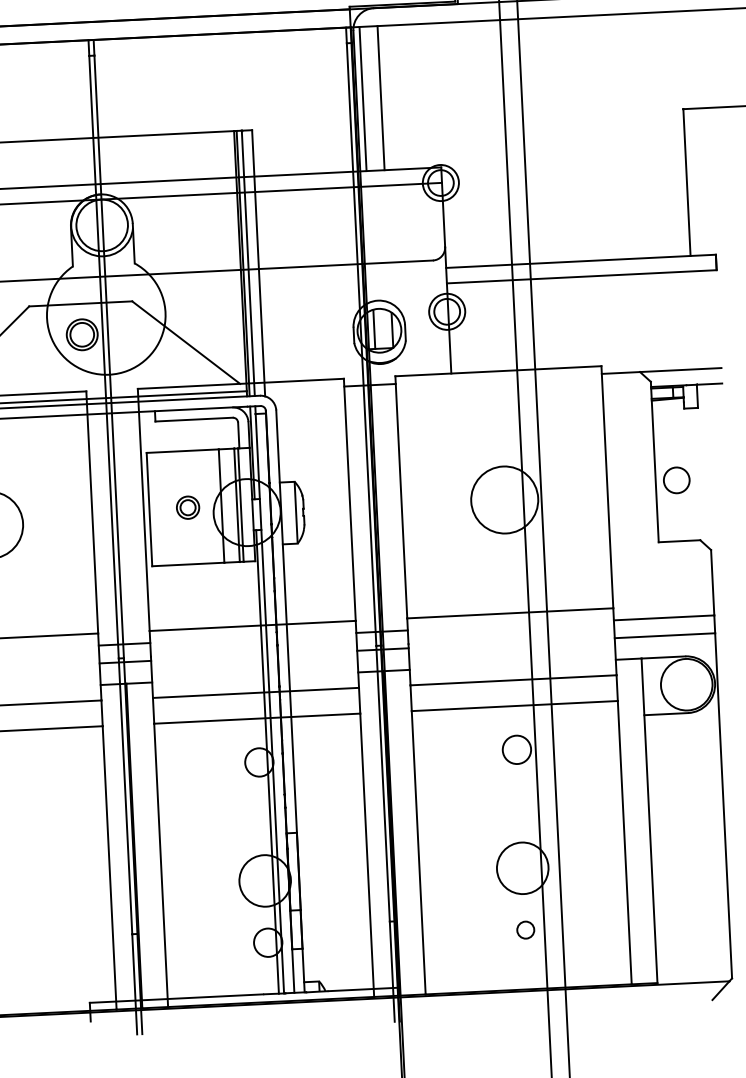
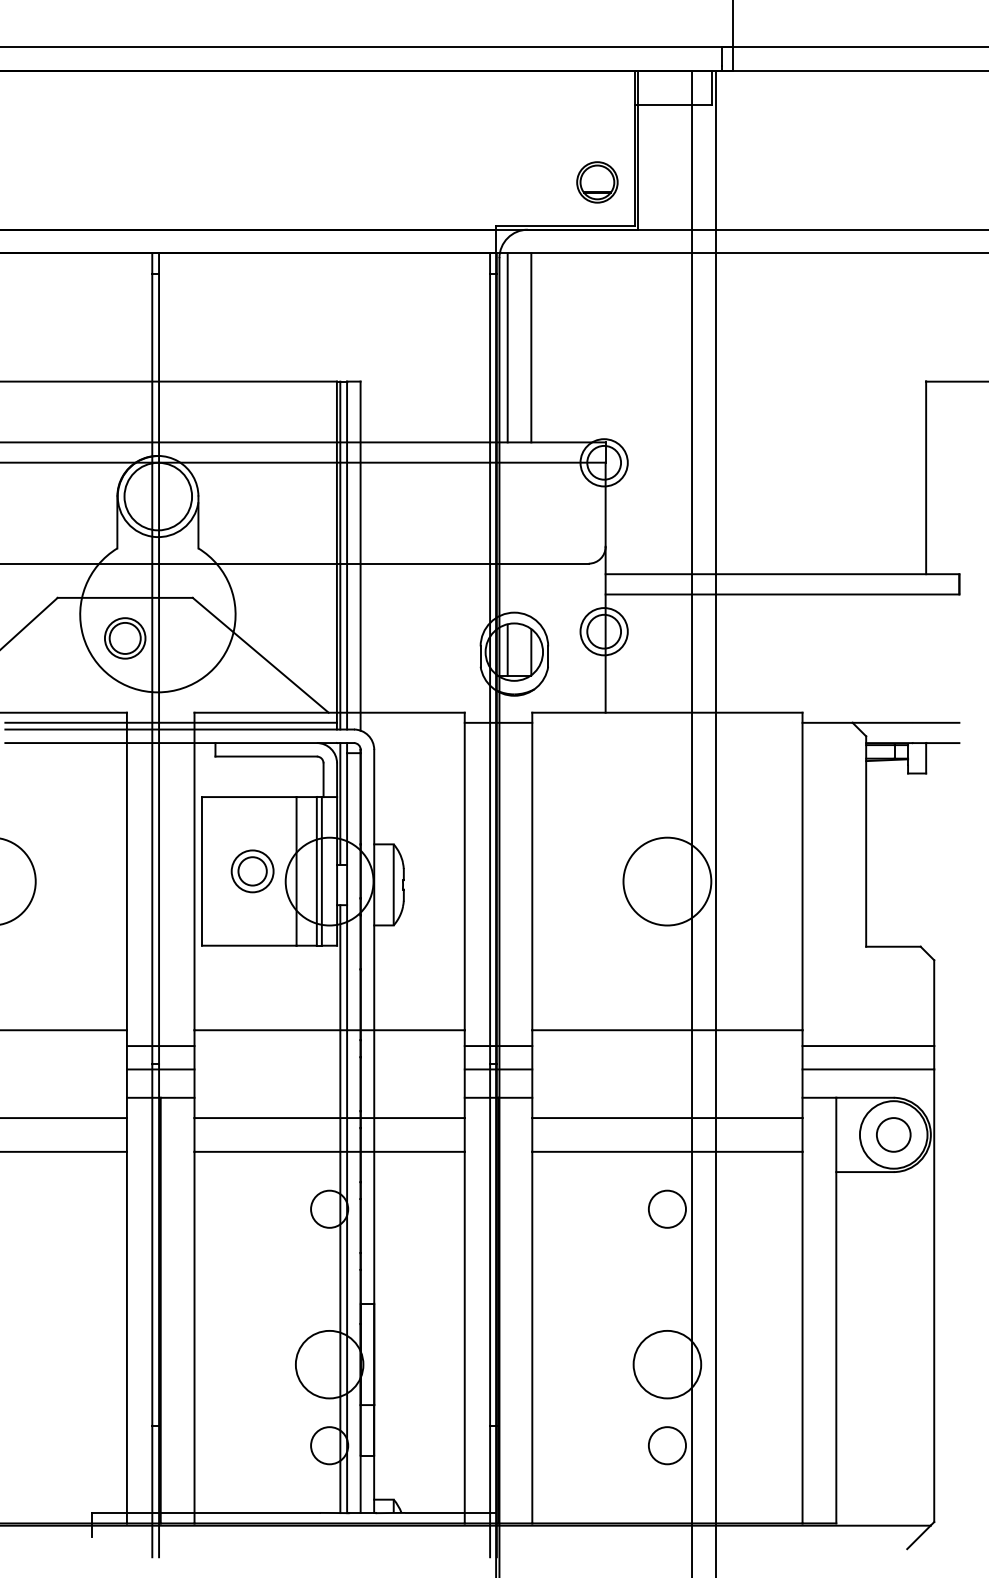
circle: (676, 480) -> (893, 1134), moved
part: (187, 507) -> (252, 871), size x1.43
circle: (525, 929) -> (667, 1445), size x1.67

